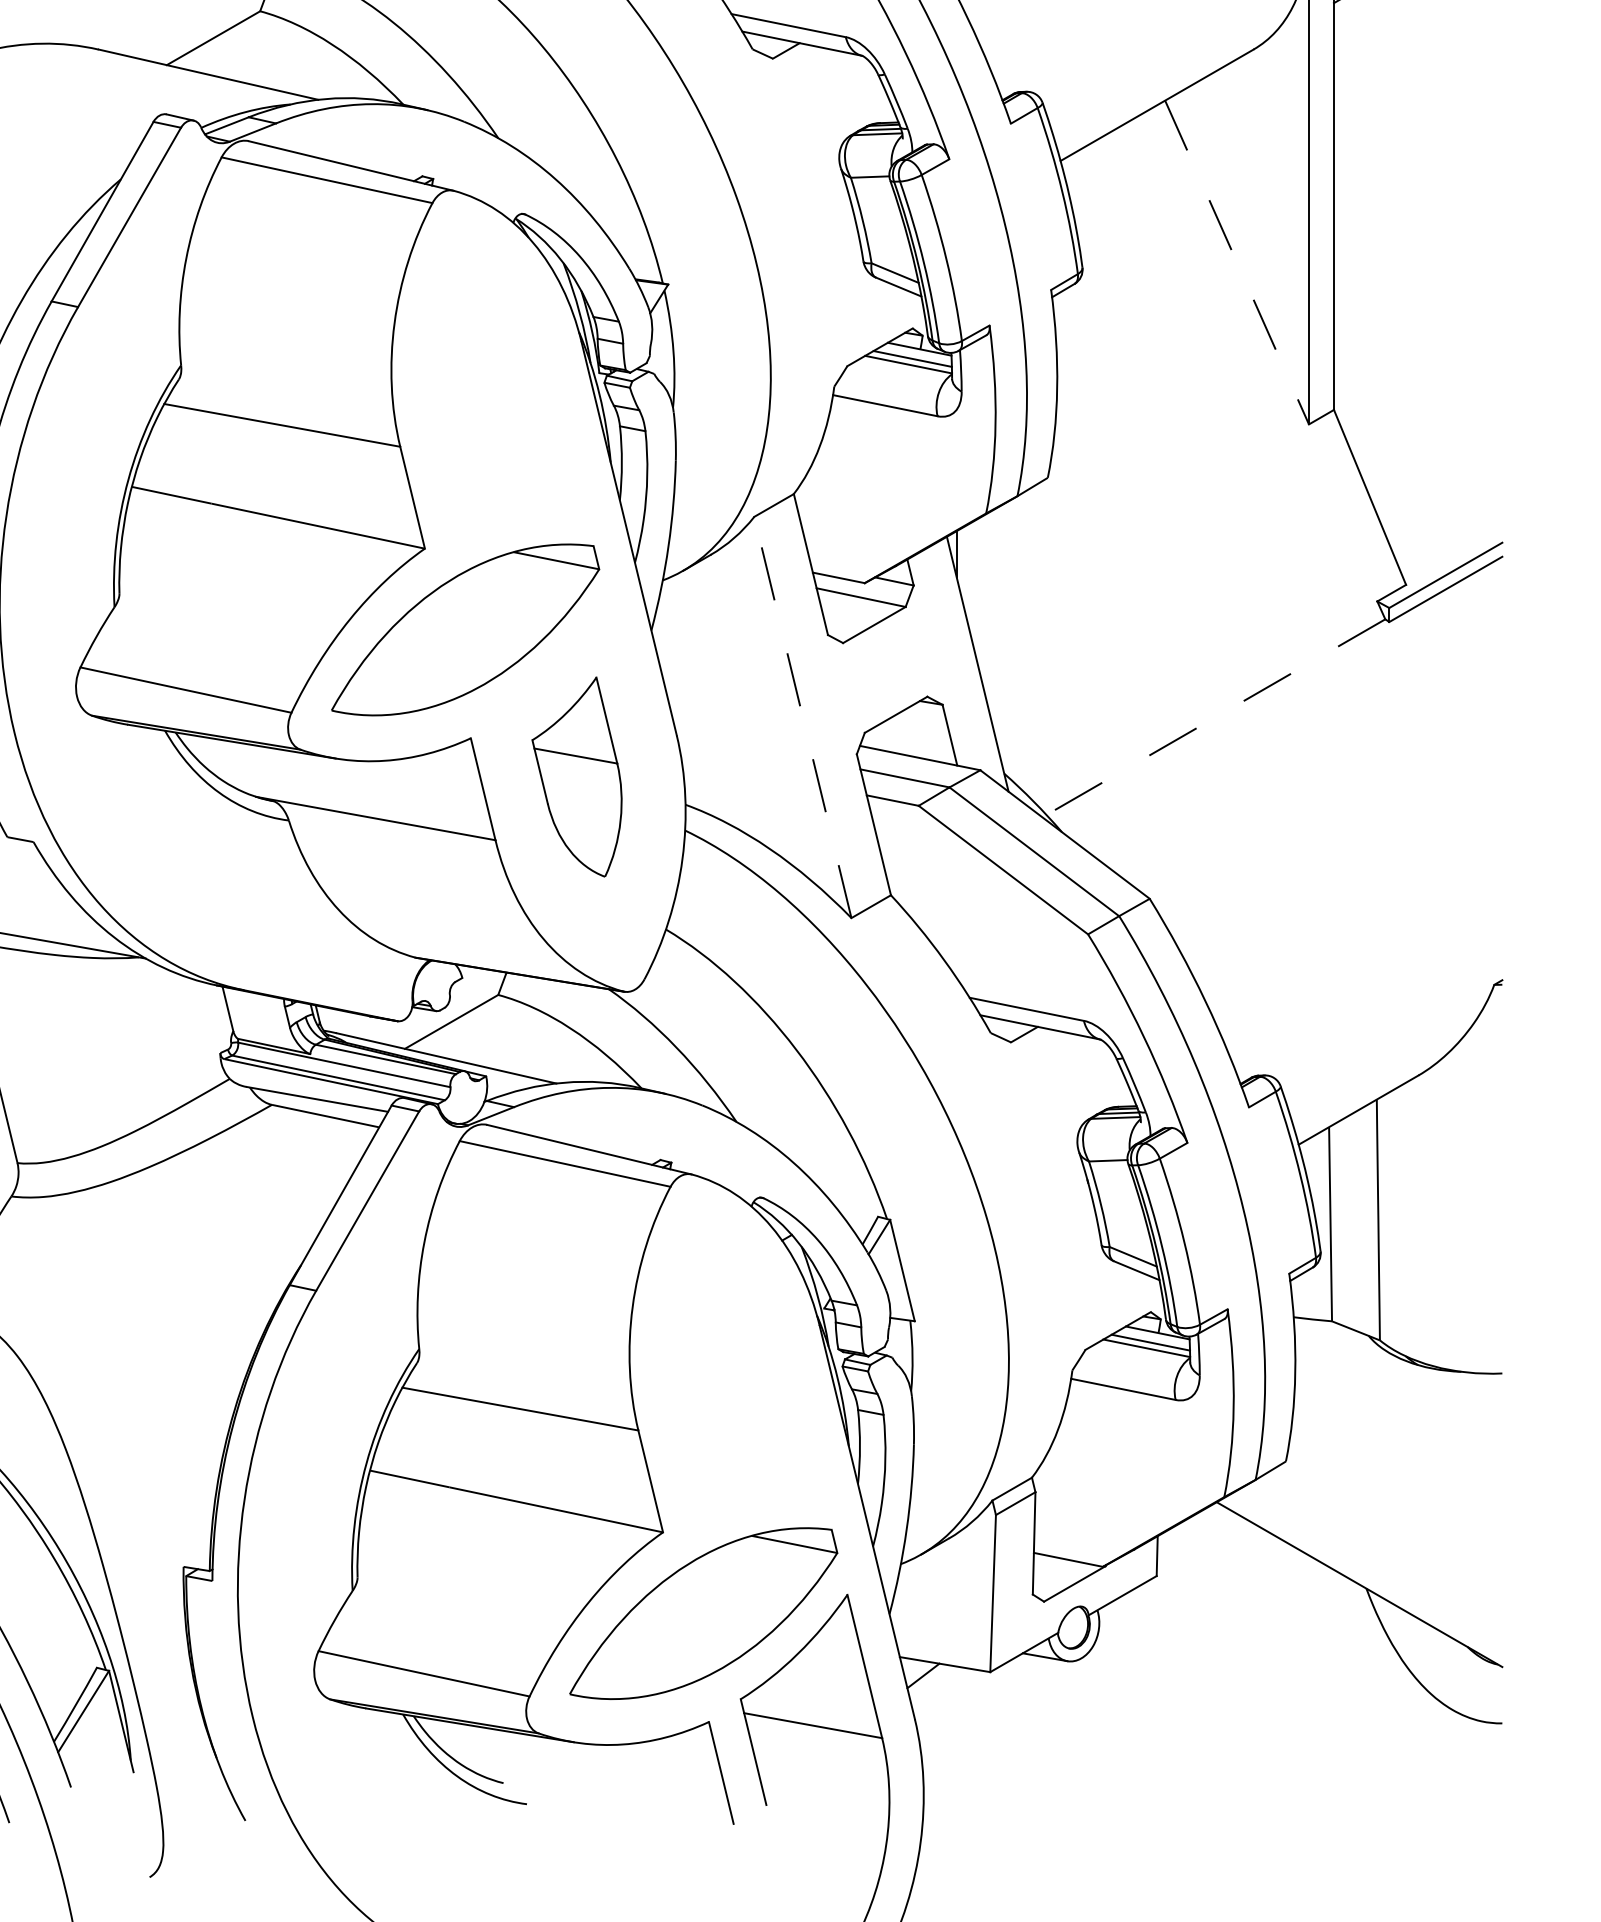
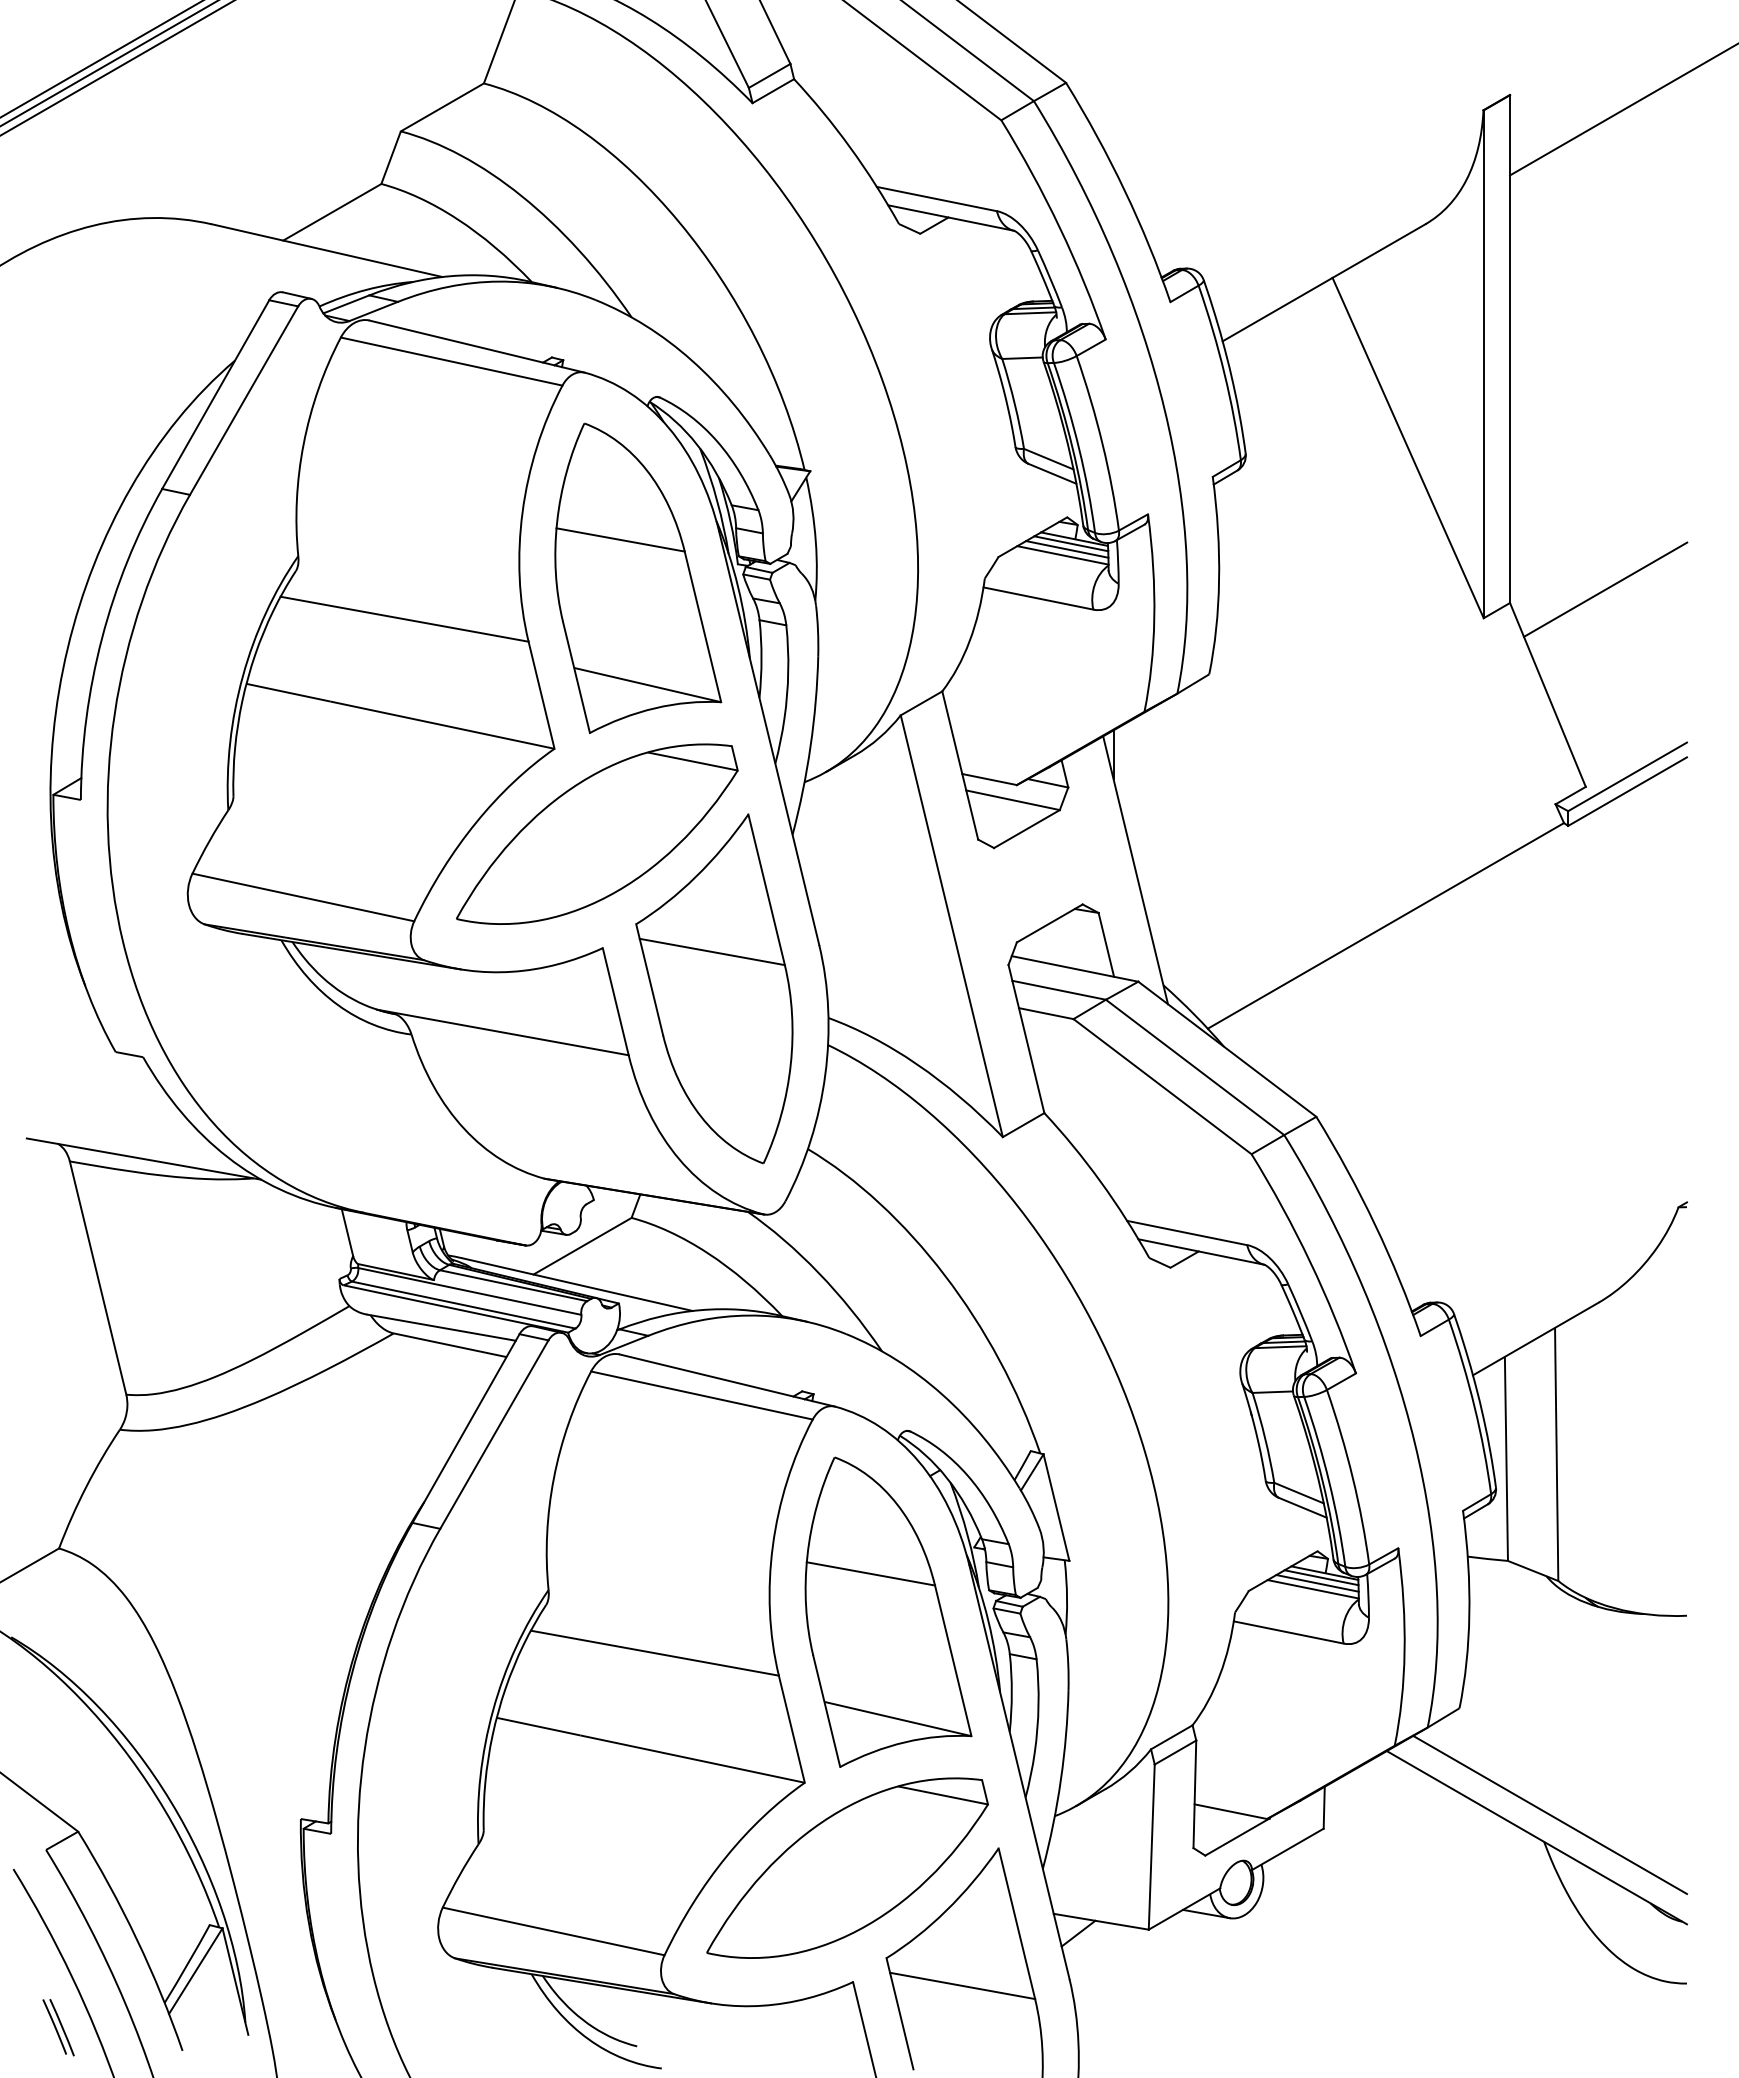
line: (1237, 262) -> (1408, 448), dashed -> solid
line: (916, 353) -> (1071, 543), added
part: (504, 385) -> (638, 577), added
line: (1424, 397) -> (1605, 589), added
line: (1215, 716) -> (1385, 925), dashed -> solid
line: (802, 717) -> (951, 926), dashed -> solid
part: (577, 776) -> (714, 988), size x1.67
line: (1154, 1337) -> (1321, 1577), added
part: (742, 1369) -> (888, 1611), added
line: (1372, 1562) -> (1550, 1814), added

